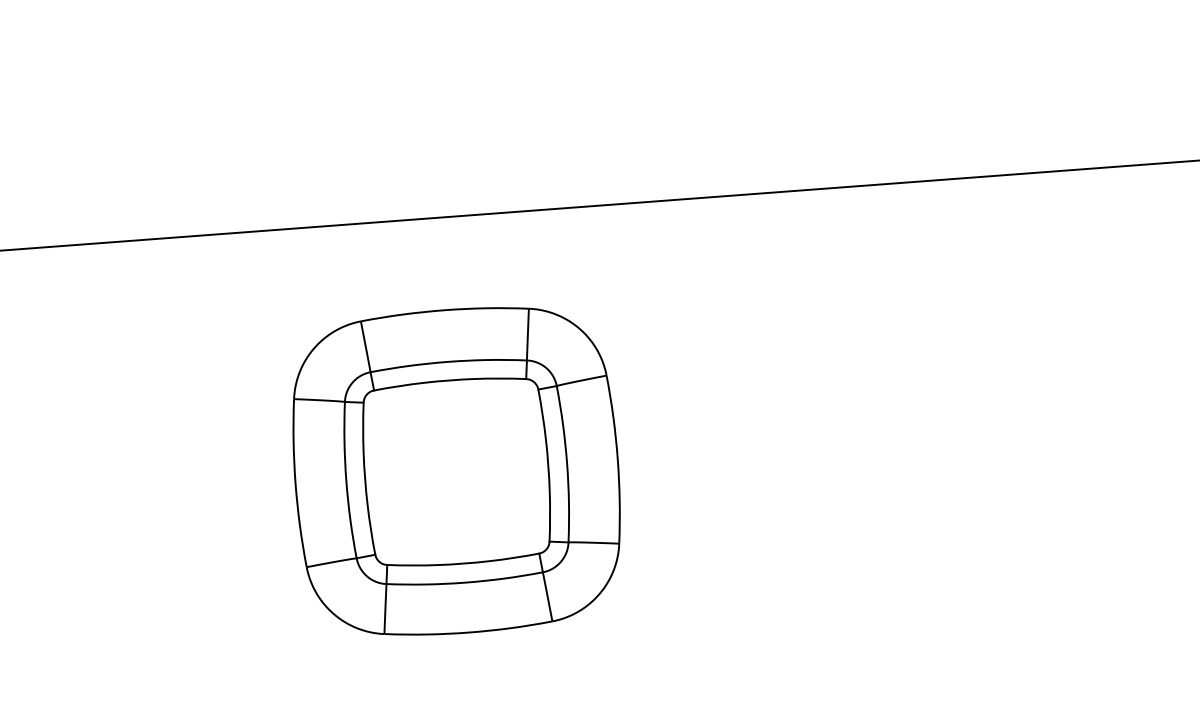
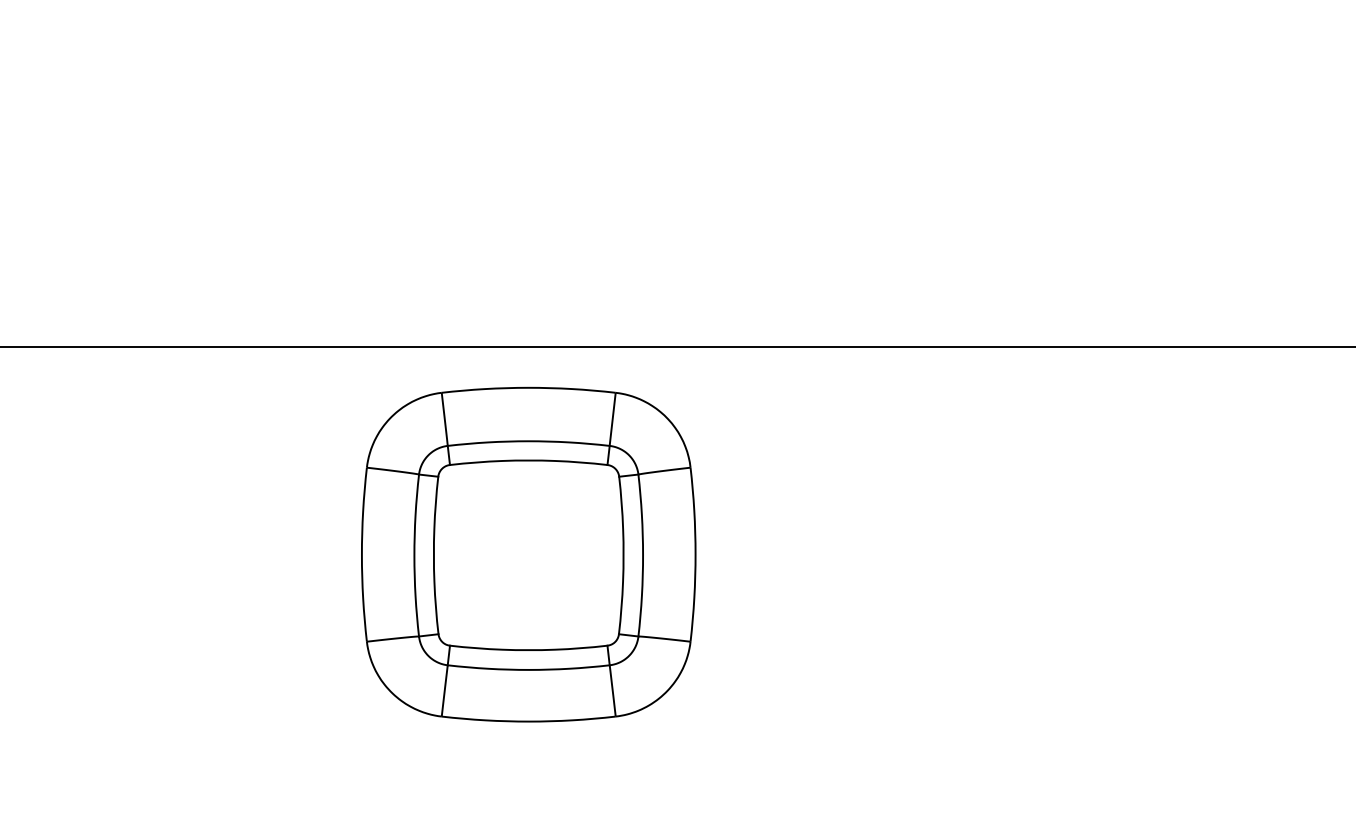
part: (456, 471) -> (528, 554), moved

